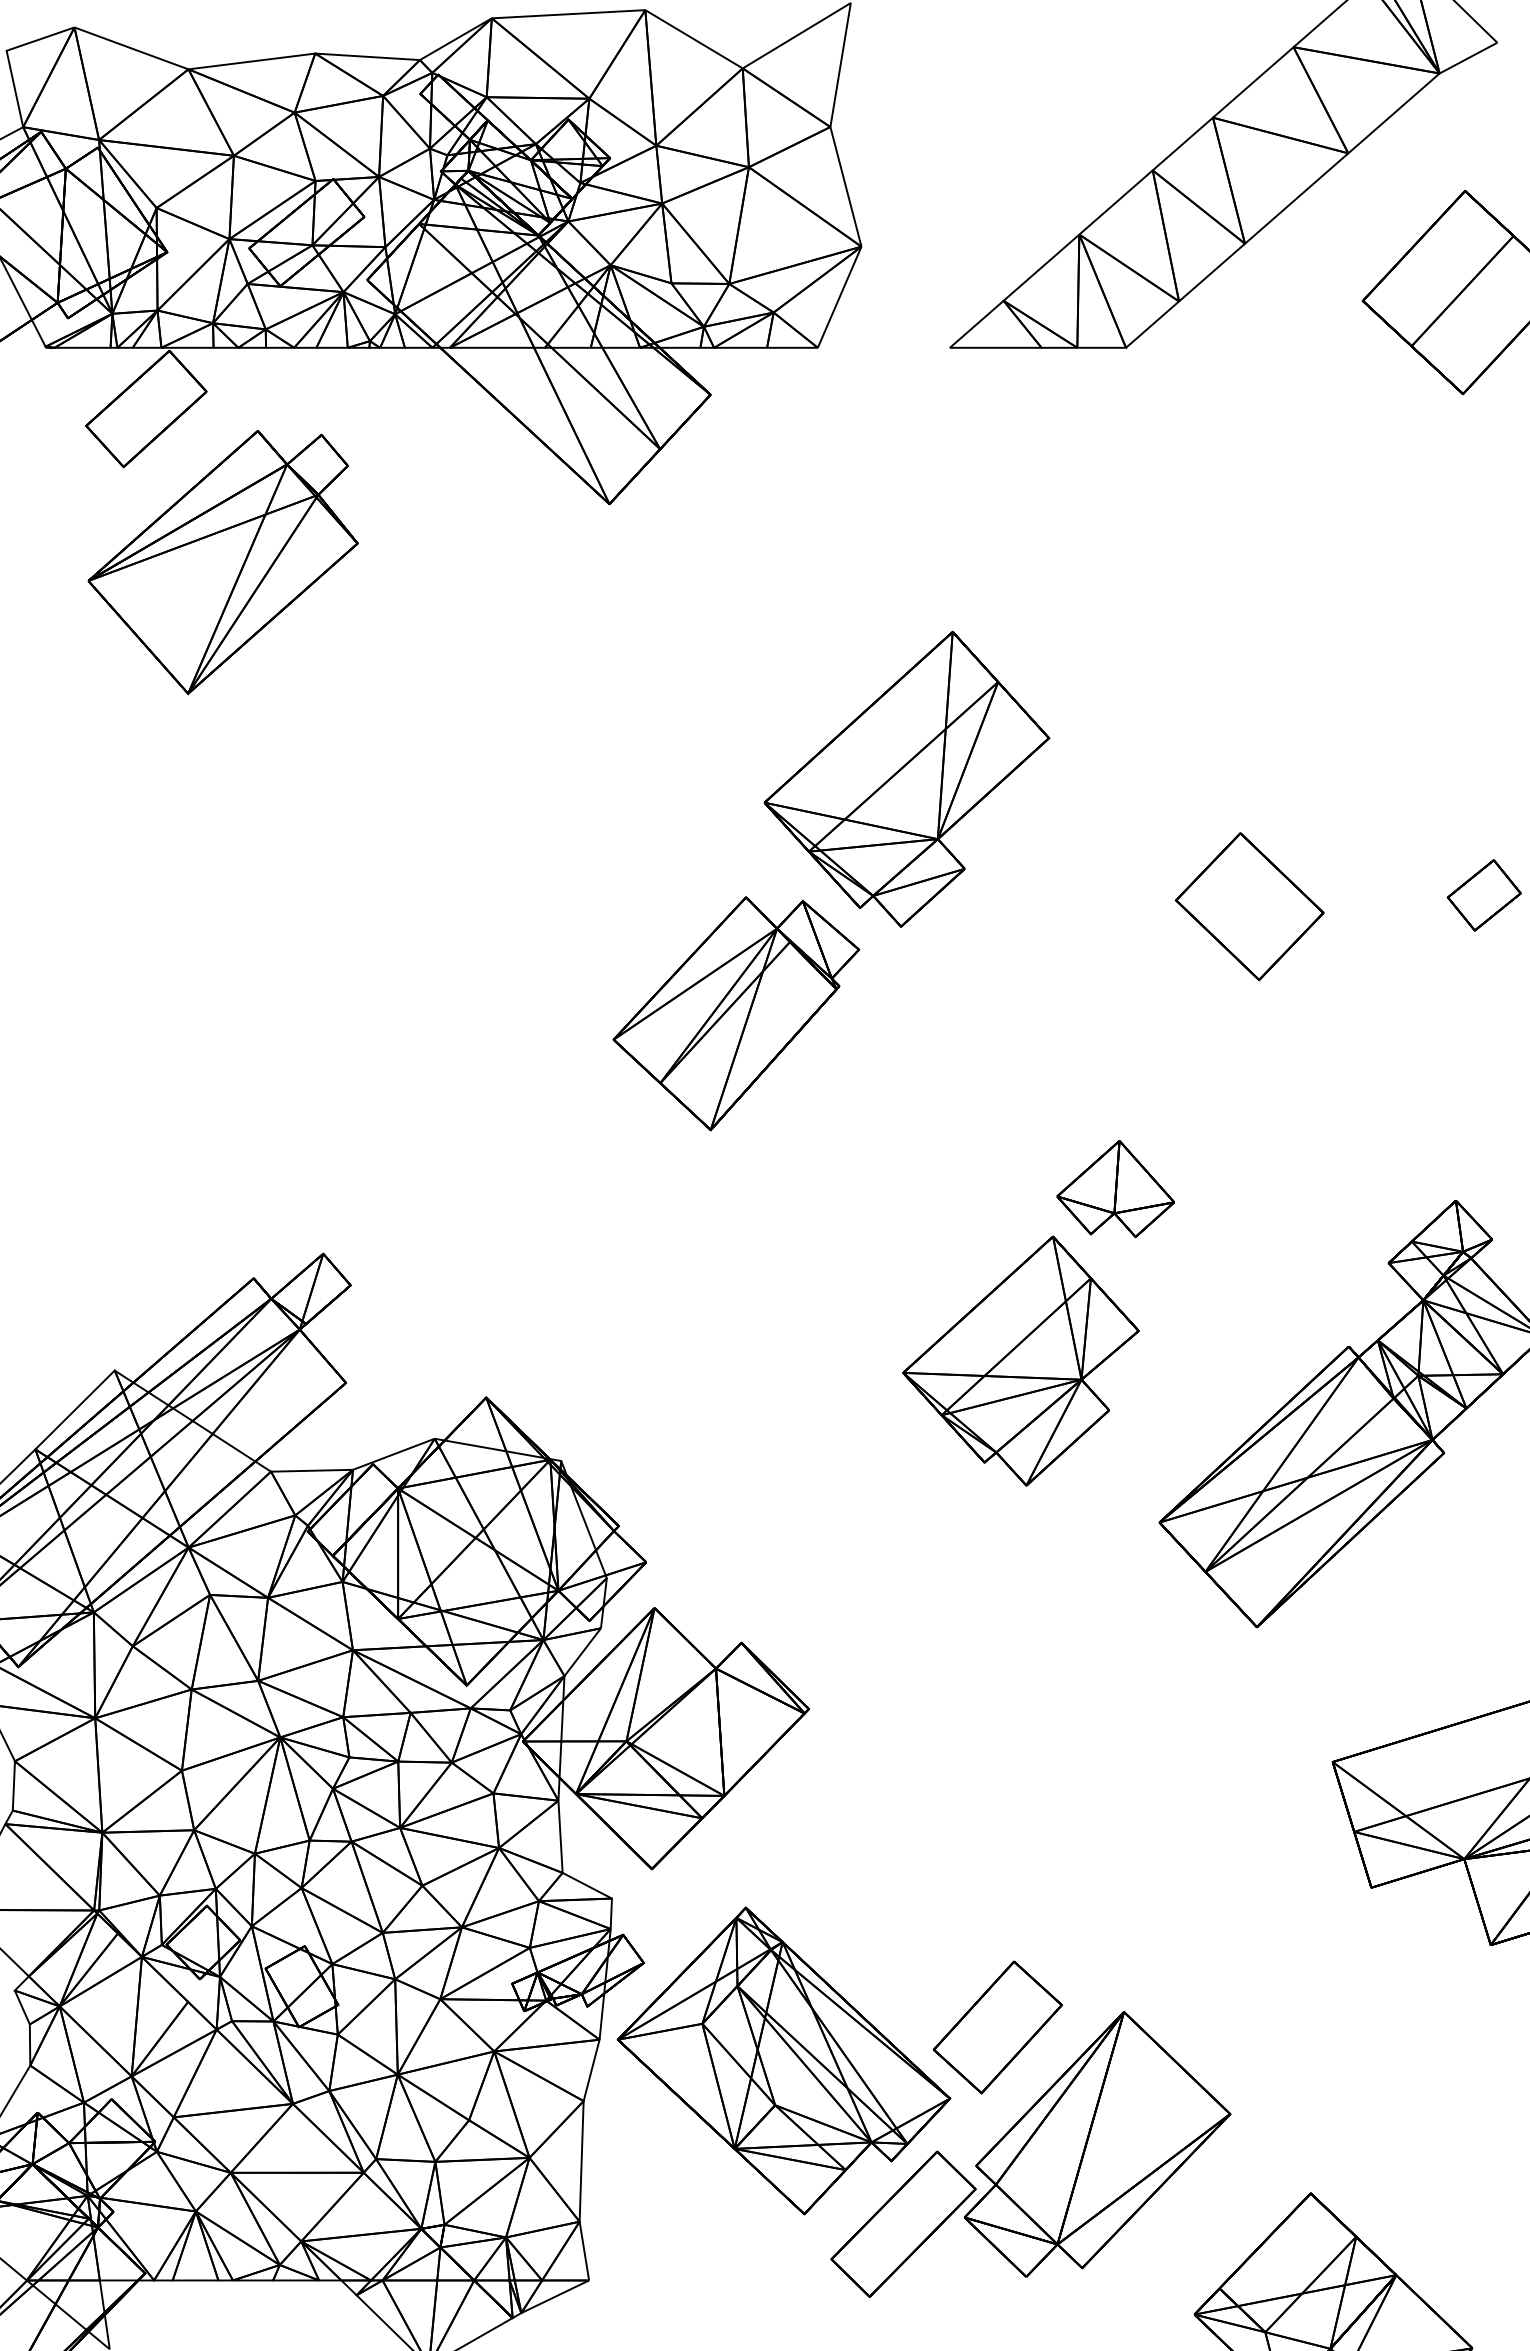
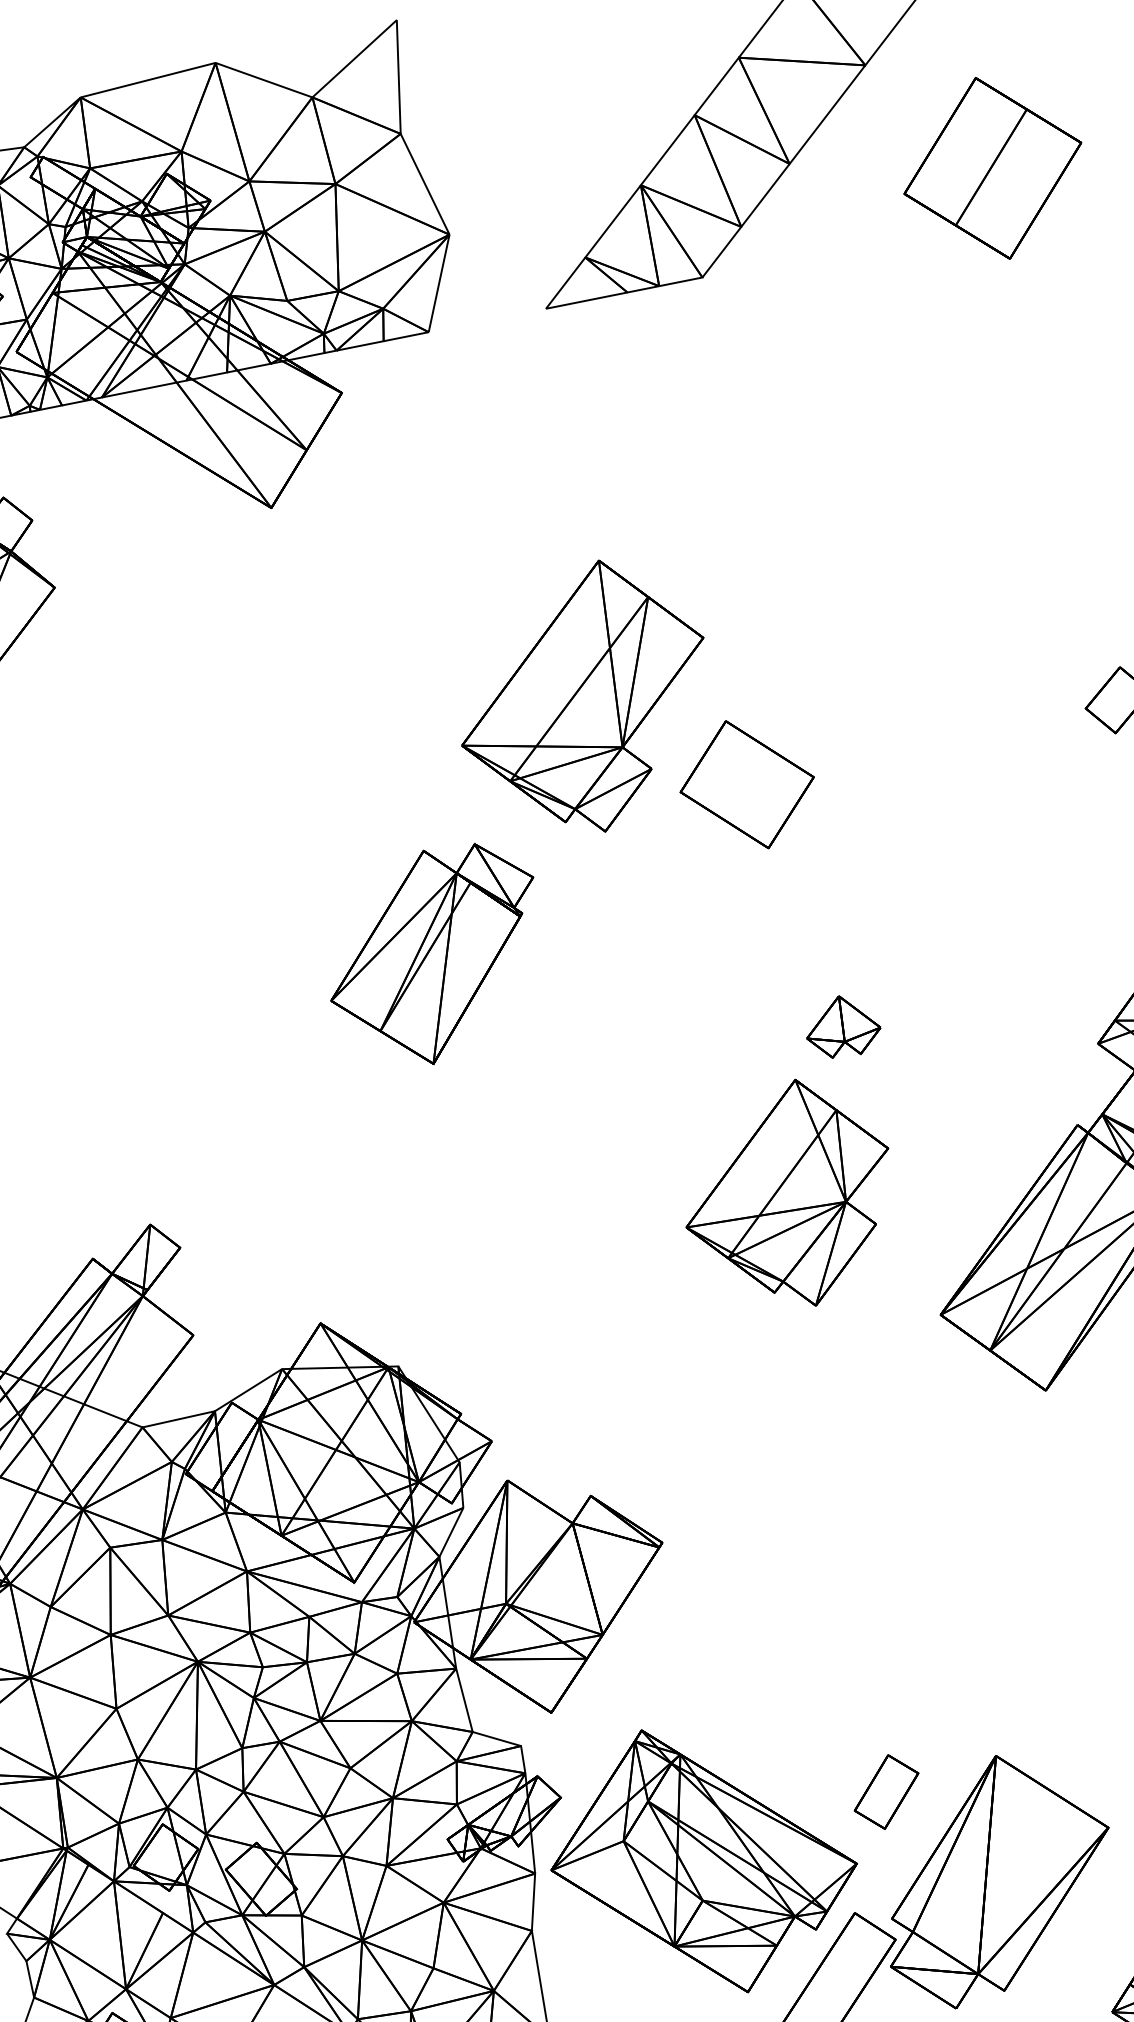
part: (1249, 906) -> (746, 784), moved
part: (736, 1013) -> (435, 955), moved
part: (1115, 1189) -> (842, 1026), size x0.7
part: (997, 2027) -> (886, 1792), size x0.6

